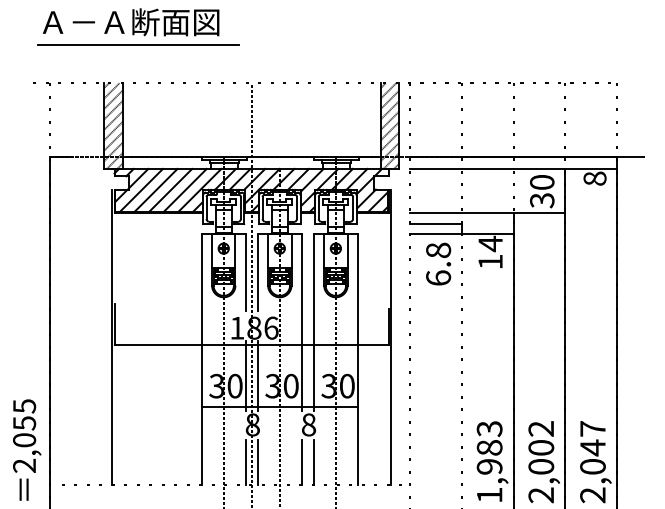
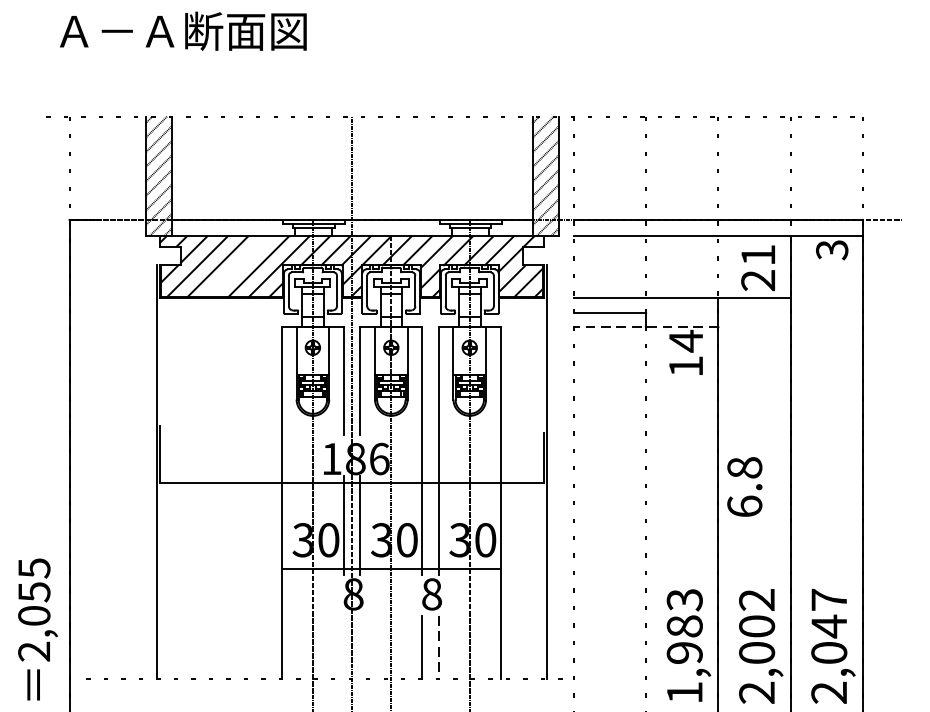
line: (137, 45) -> (192, 63), removed
text: (594, 178) -> (831, 249), 8 -> 3
line: (170, 190) -> (238, 266), removed
text: (542, 191) -> (758, 267), 30 -> 21
line: (462, 233) -> (646, 326), solid -> dashed
text: (438, 263) -> (744, 486), moved
line: (245, 462) -> (343, 646), removed
line: (257, 462) -> (360, 646), removed
line: (313, 462) -> (438, 646), solid -> dashed

